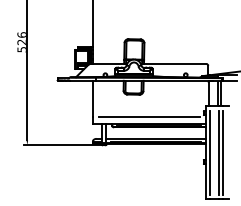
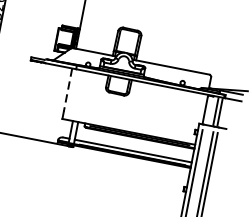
line: (92, 99) -> (67, 90), solid -> dashed
line: (149, 117) -> (130, 124), removed

